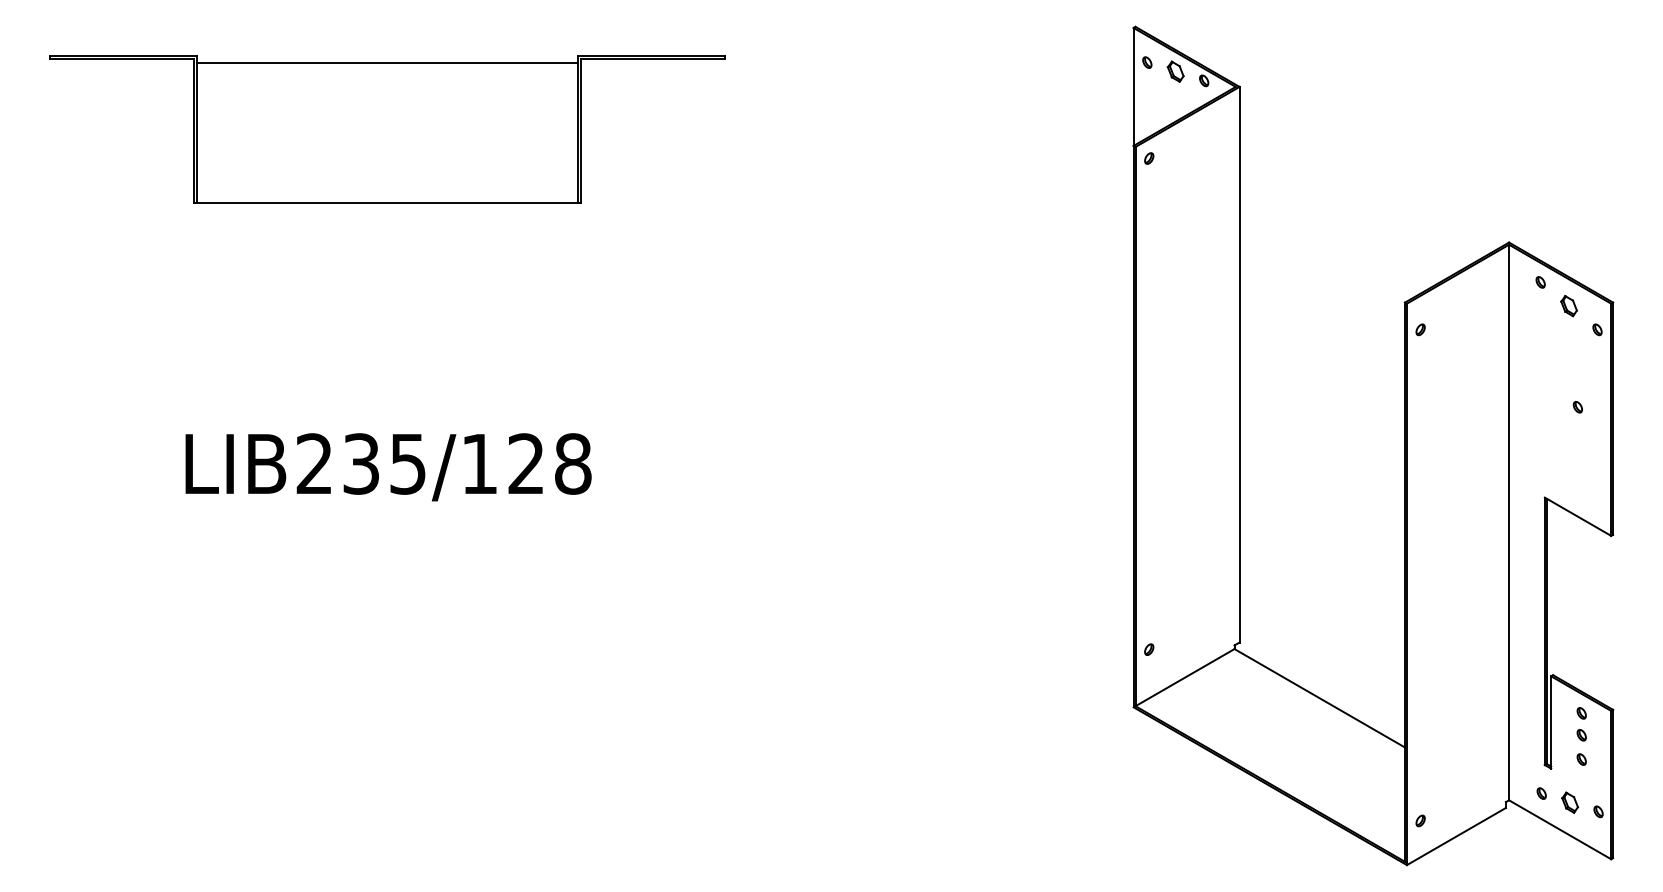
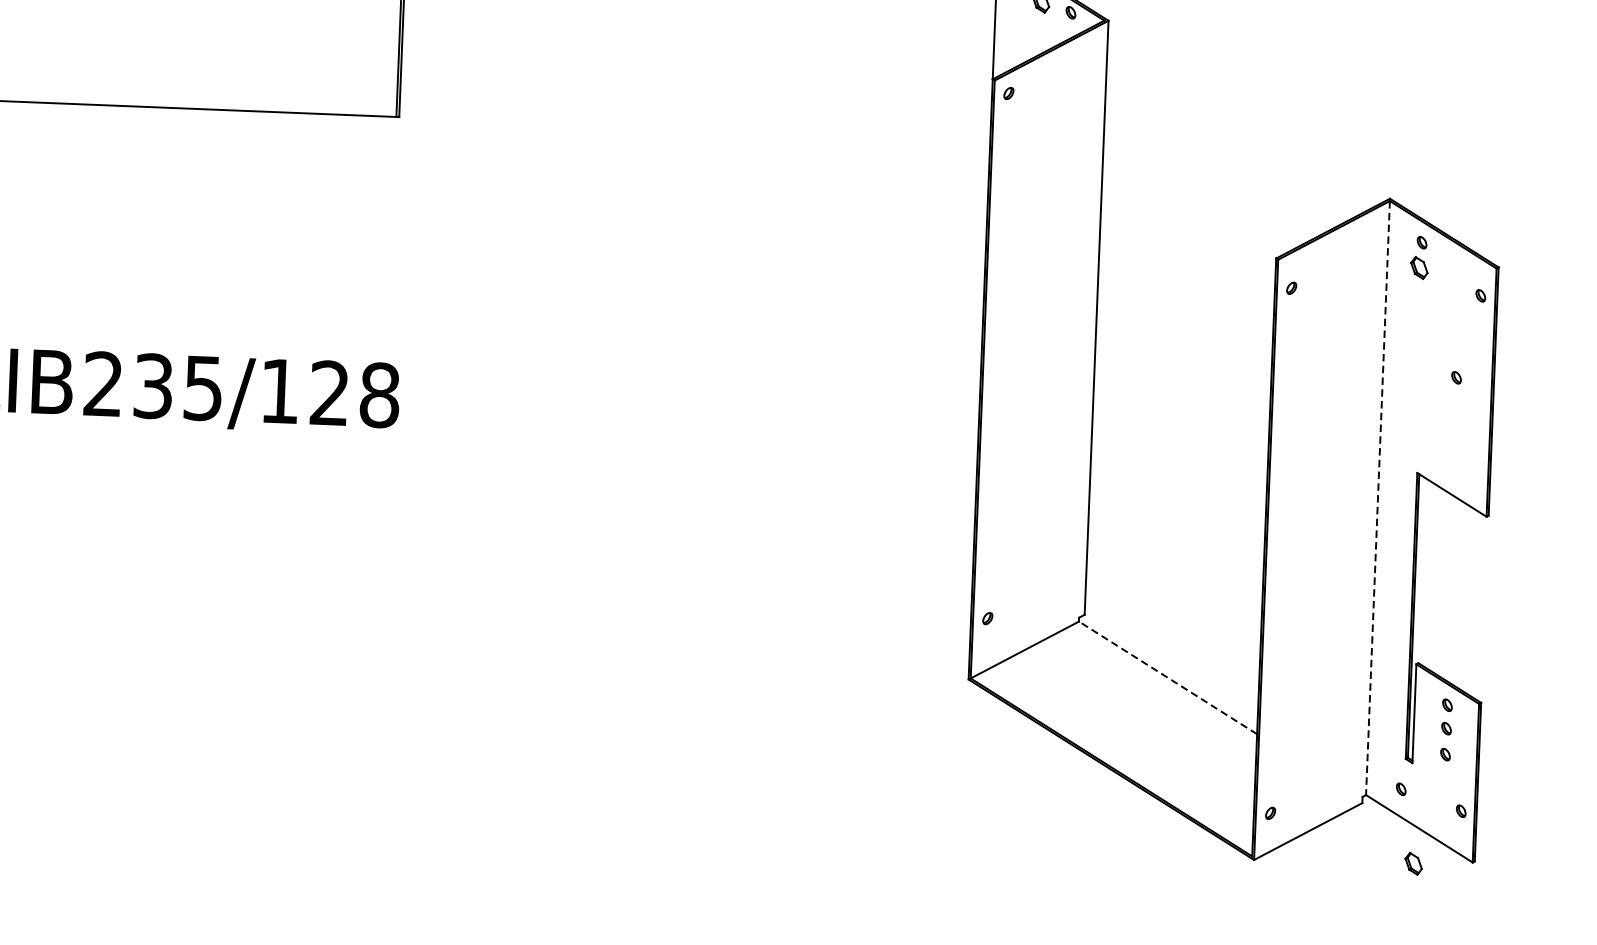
part: (1568, 306) -> (1418, 268), moved
line: (1509, 522) -> (1378, 498), solid -> dashed
line: (1319, 698) -> (1167, 678), solid -> dashed
part: (1570, 802) -> (1414, 863), moved

